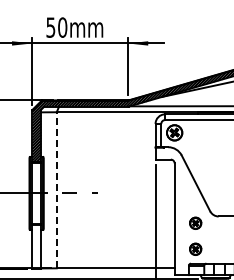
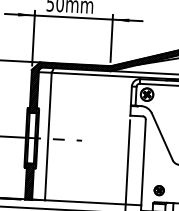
line: (56, 189) -> (48, 135), dashed -> solid
part: (195, 222) -> (160, 168), removed
hatch: (36, 246) -> (29, 181), added

